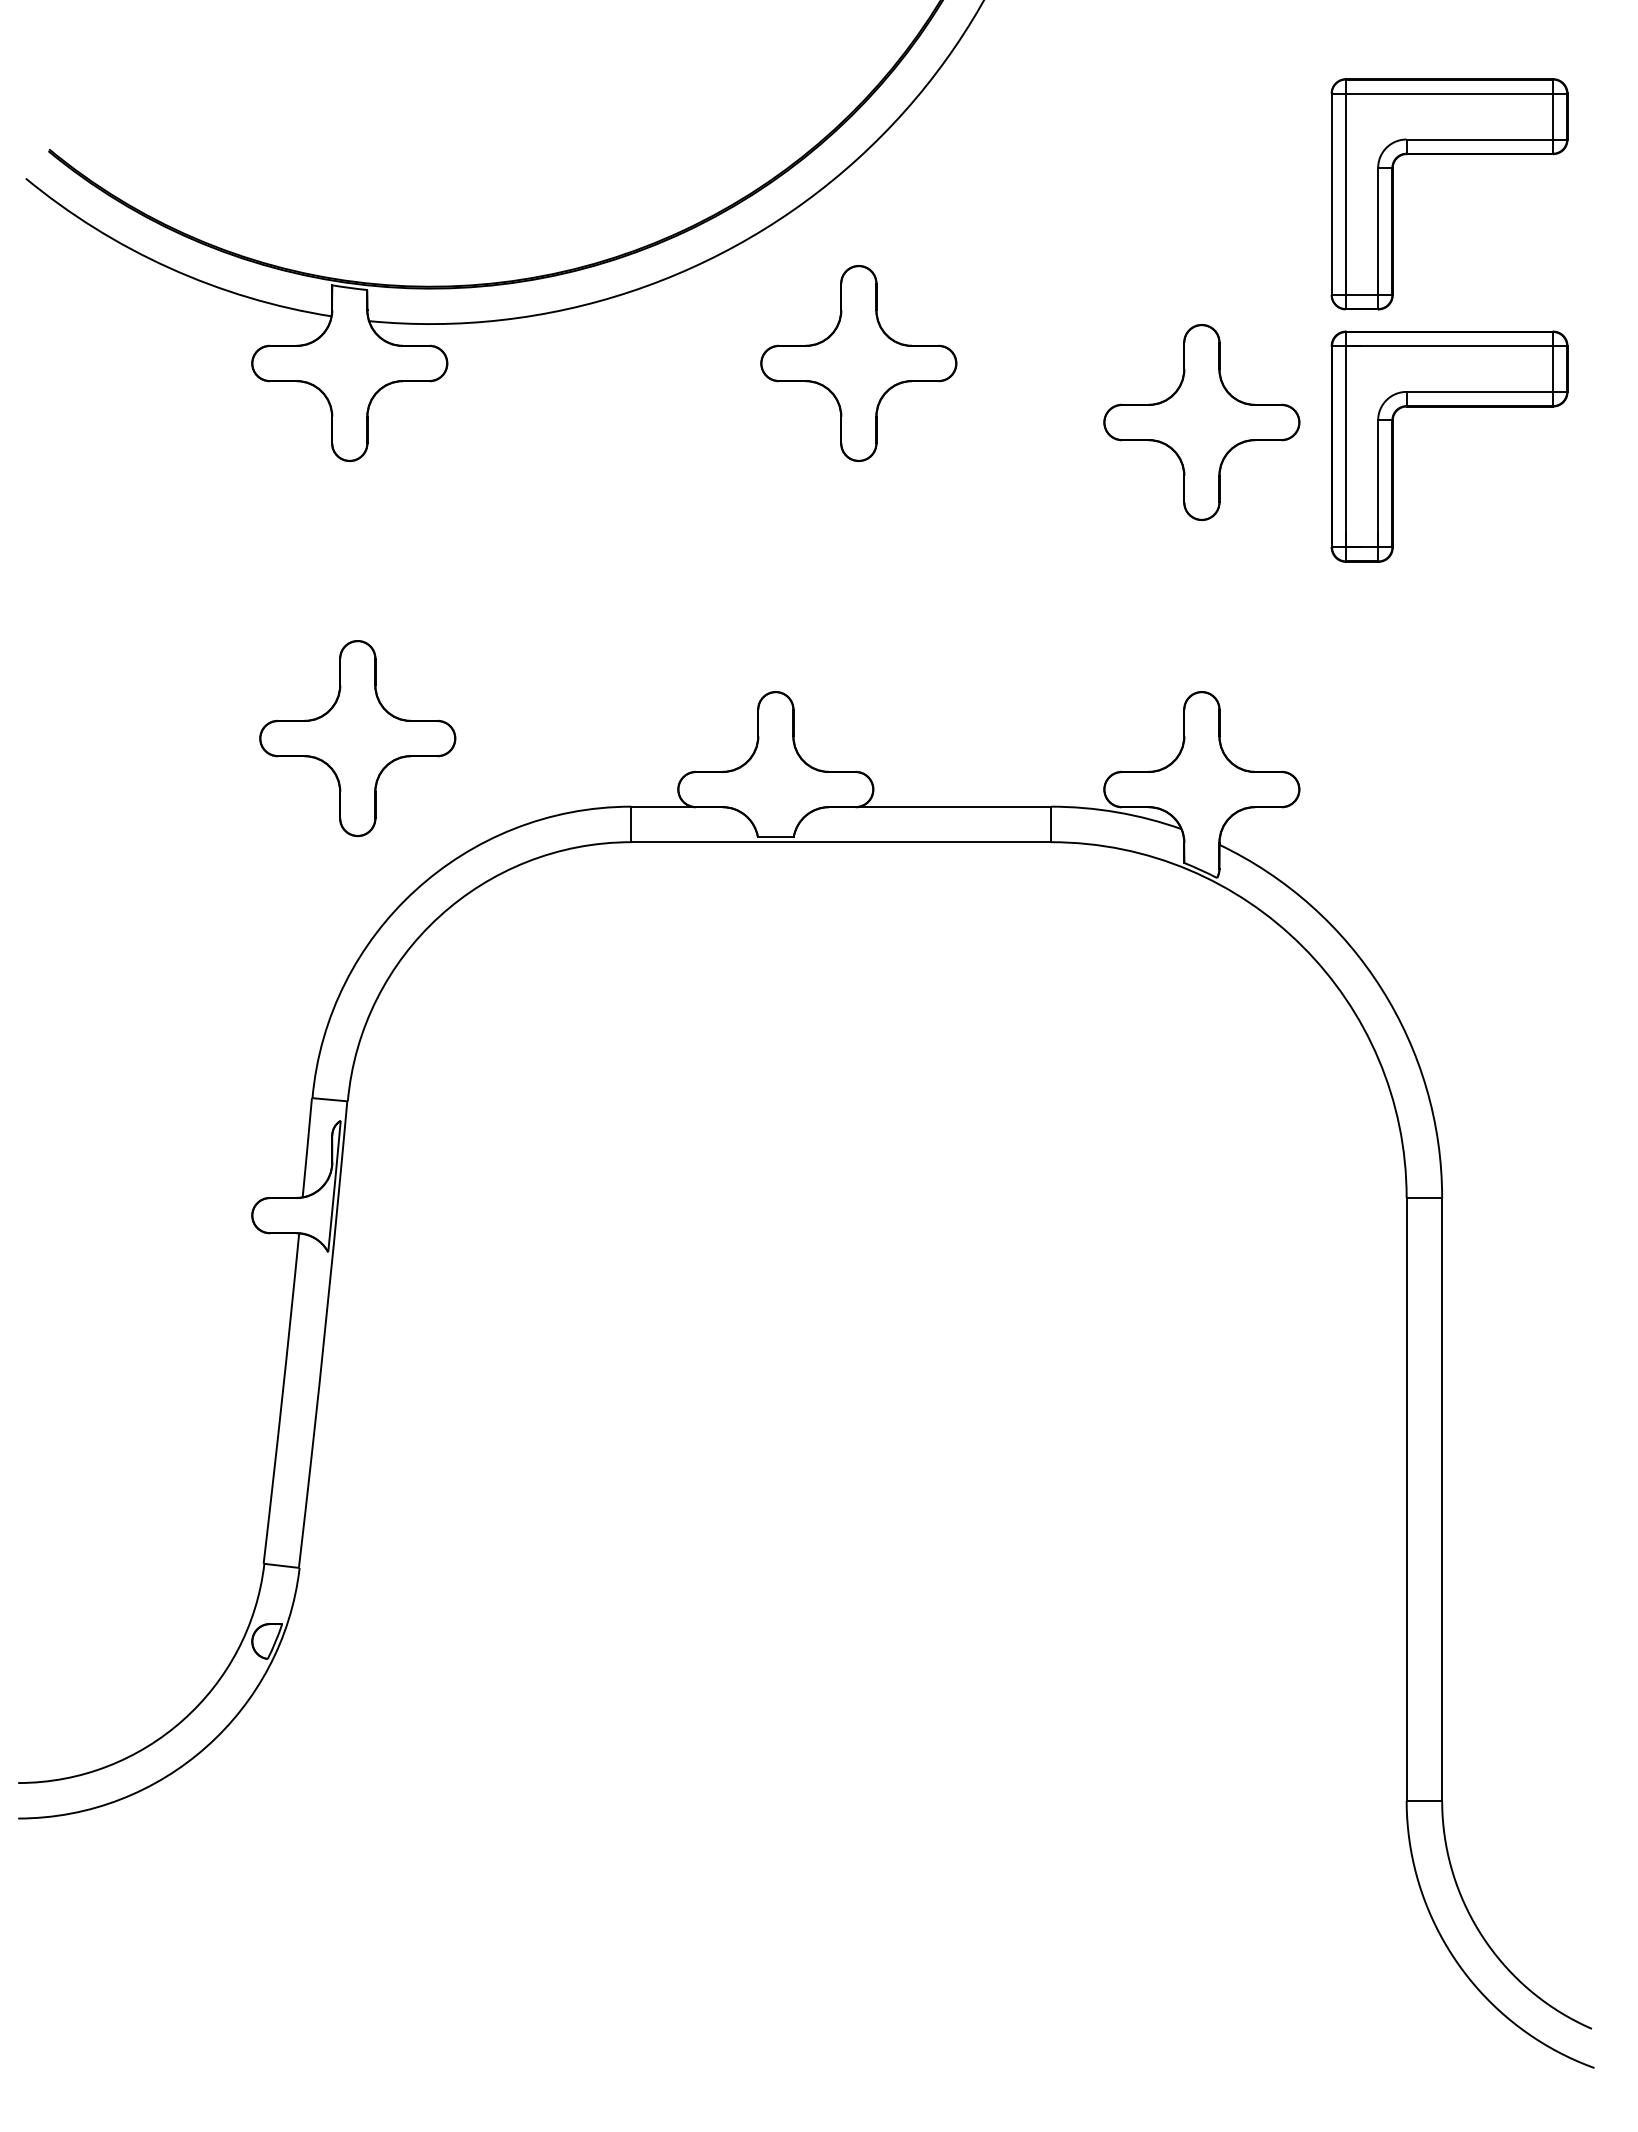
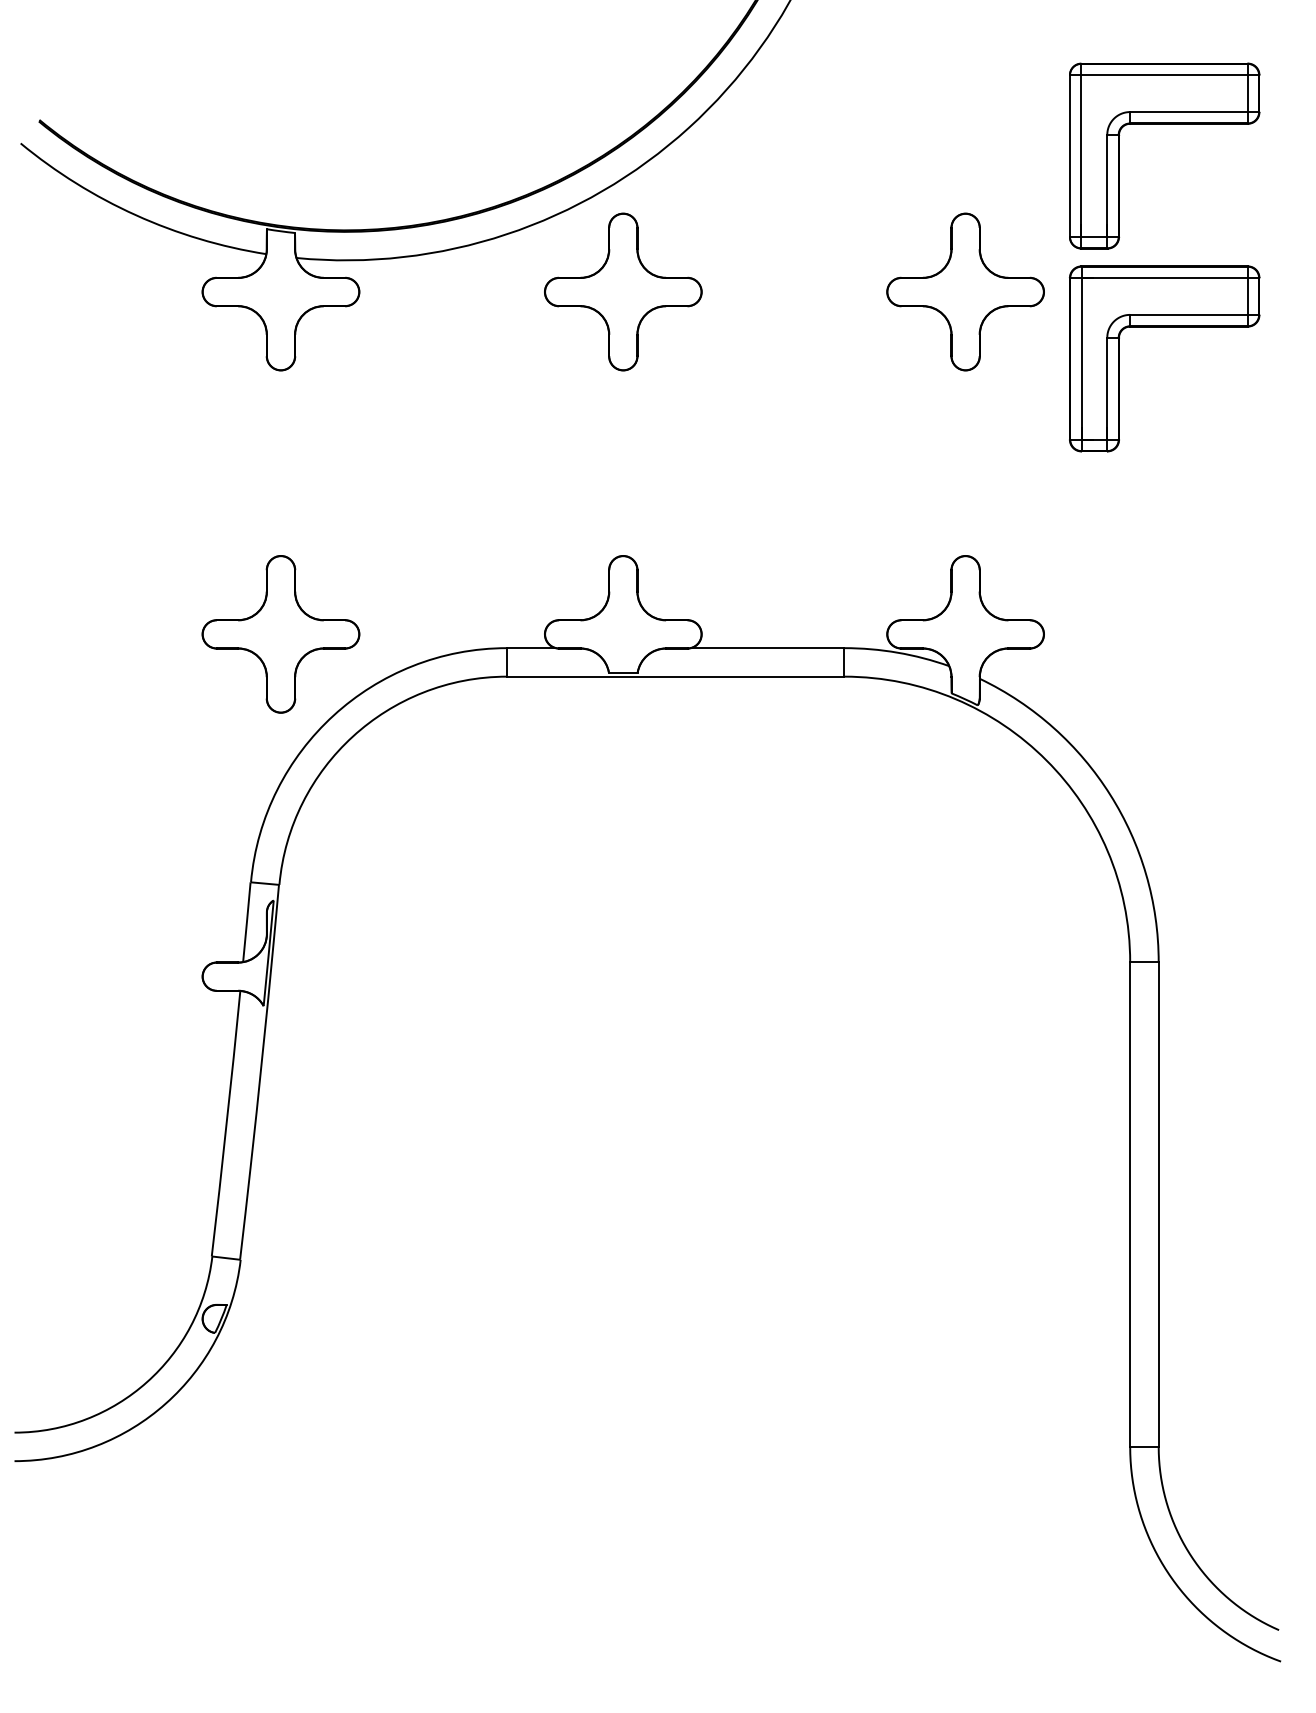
part: (858, 363) -> (623, 292), moved
part: (1201, 422) -> (965, 292), moved
part: (357, 738) -> (280, 634), moved

